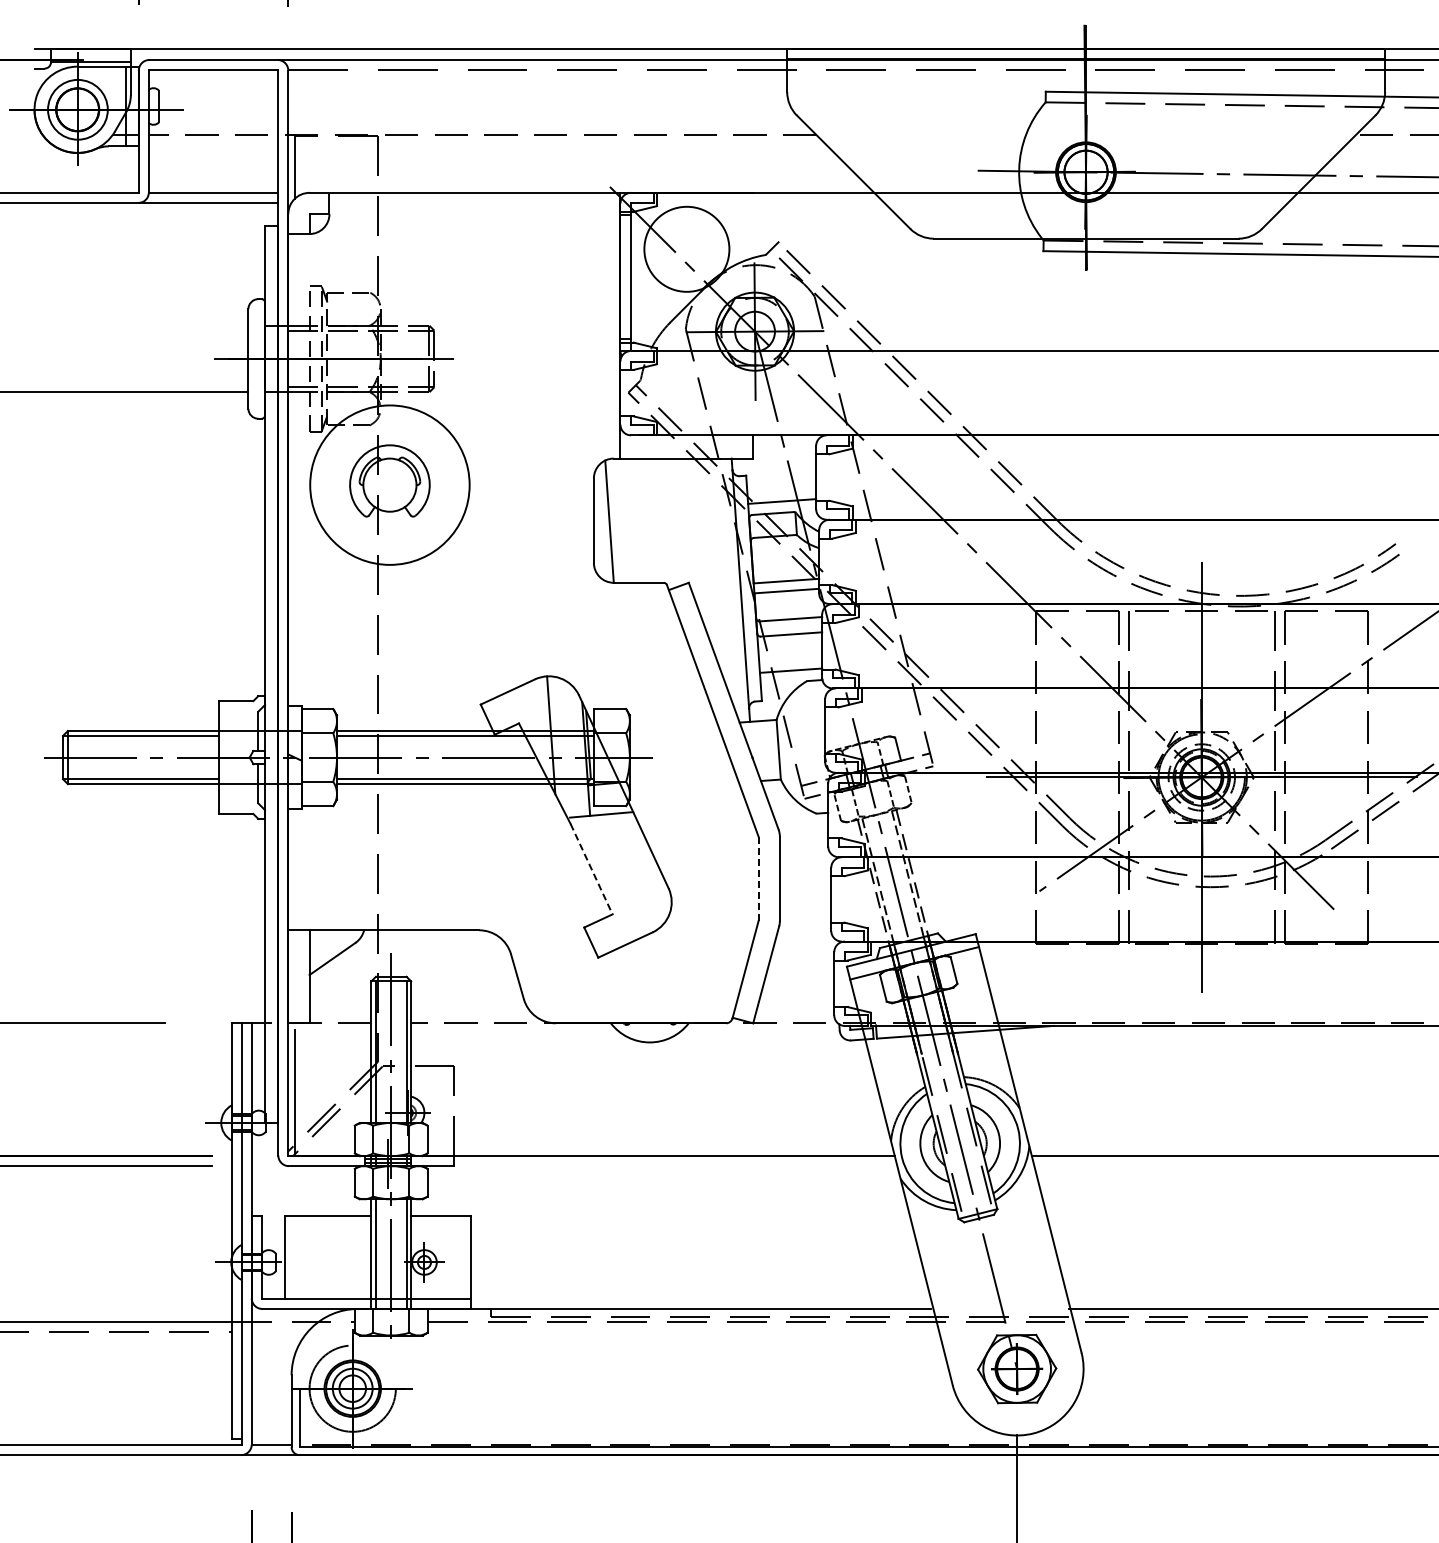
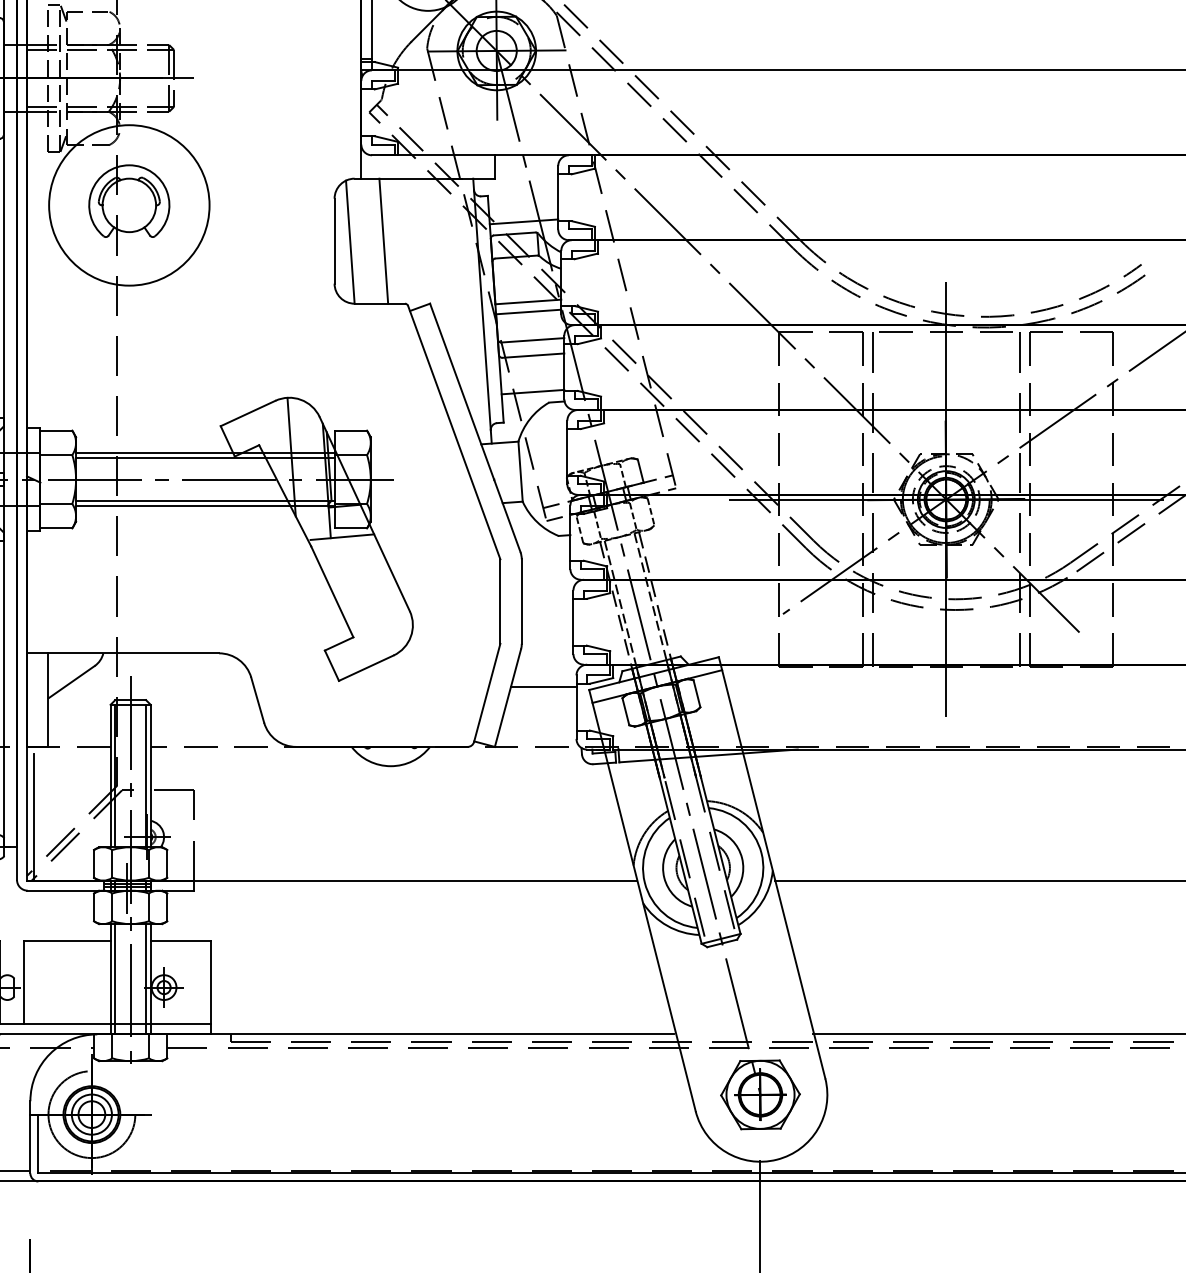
line: (642, 520) -> (383, 240), added
line: (591, 869) -> (332, 592), dashed -> solid
line: (758, 878) -> (500, 601), dashed -> solid
line: (801, 963) -> (543, 686), added

